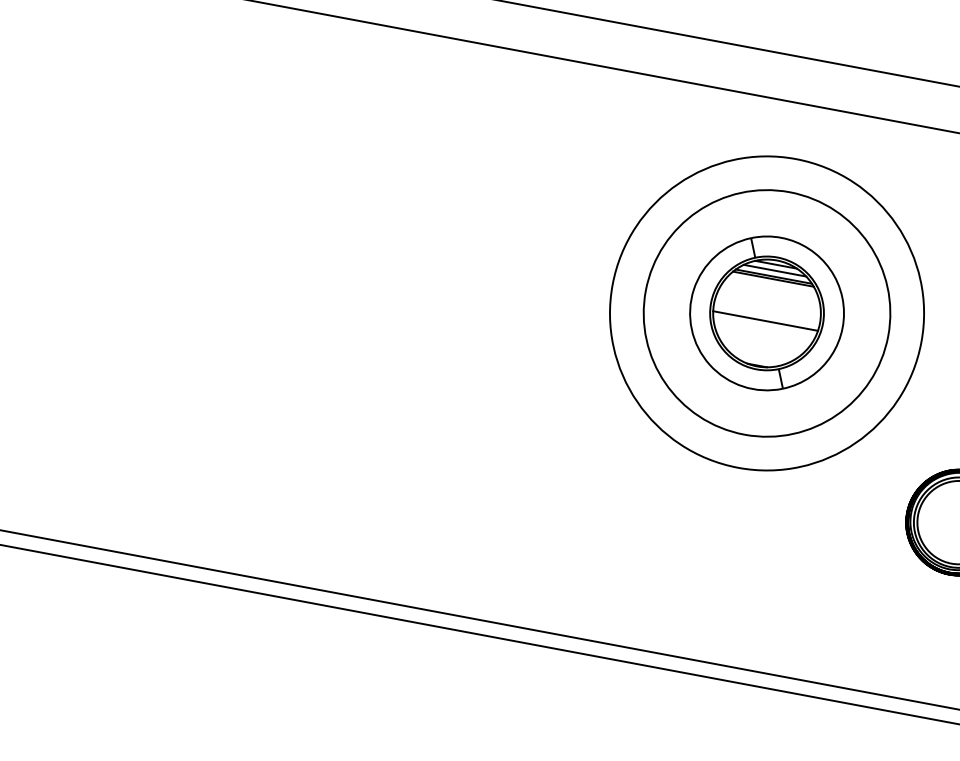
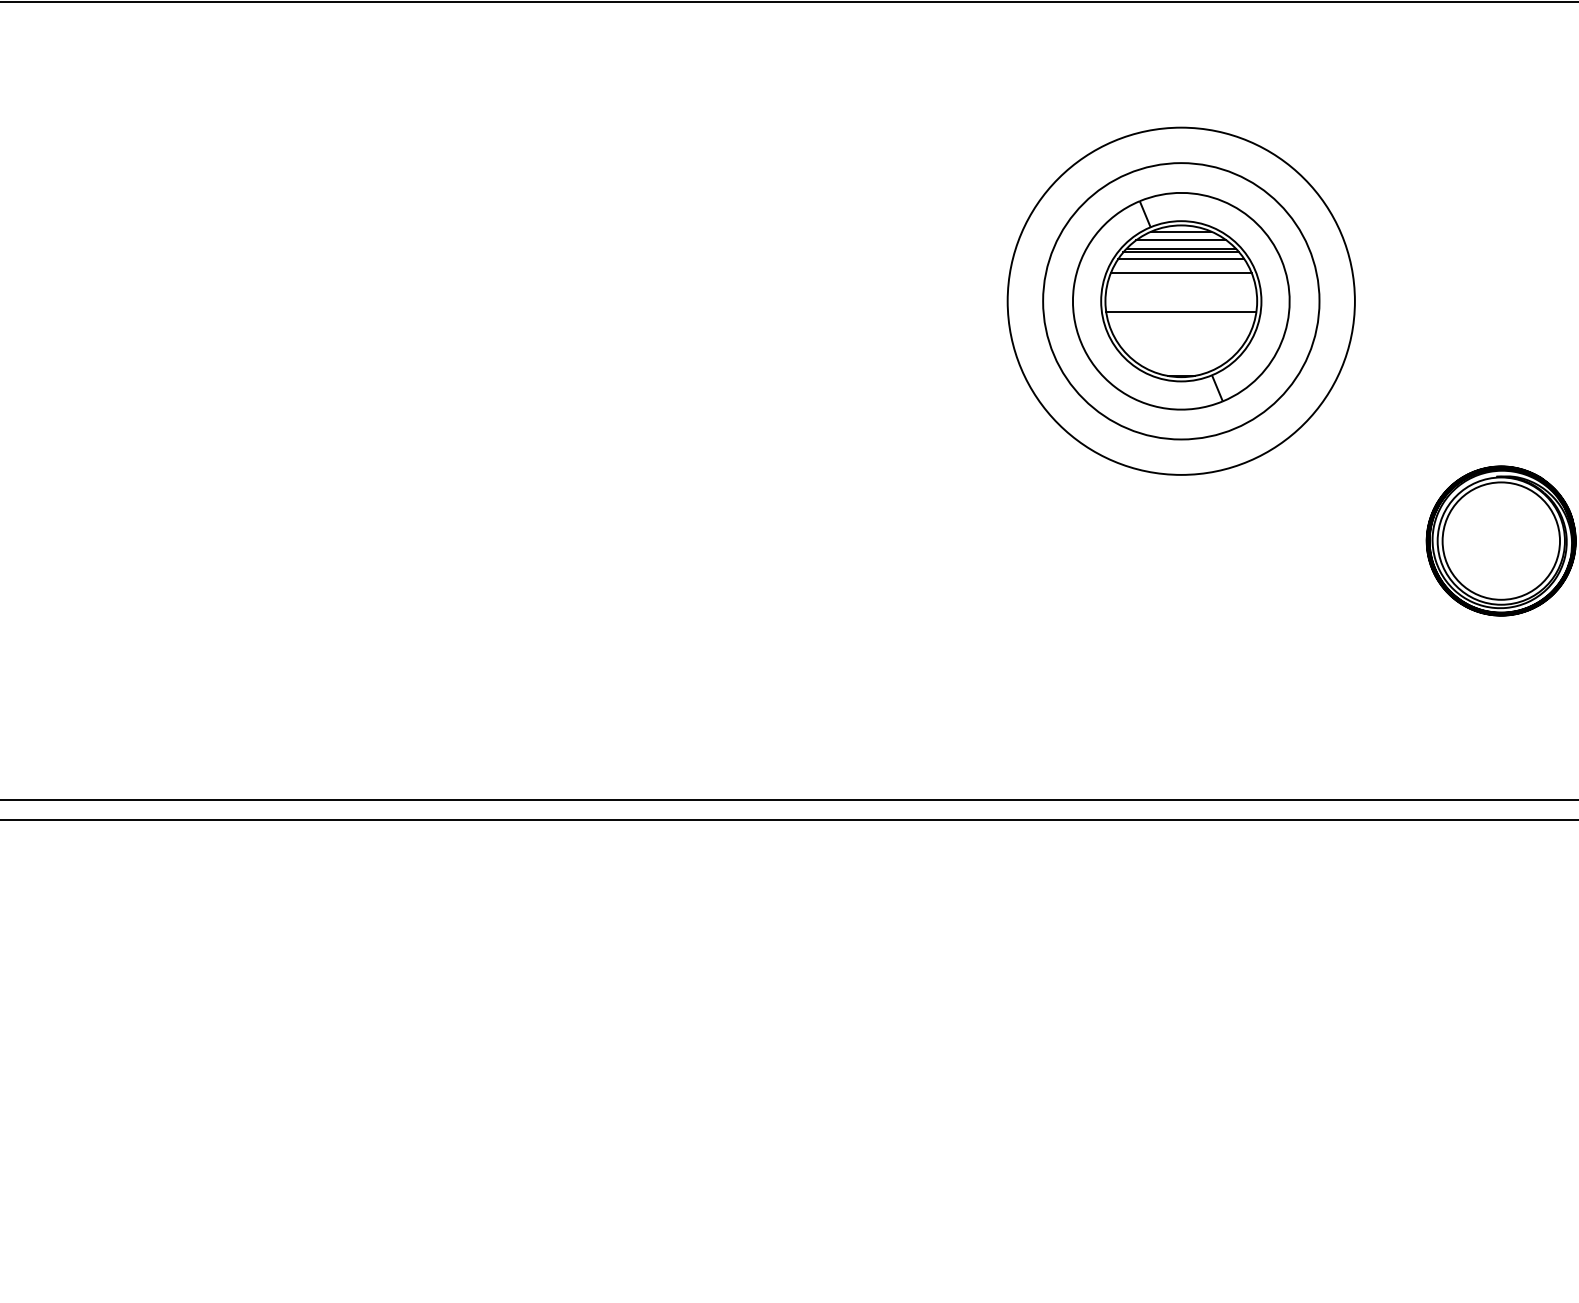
line: (772, 284) -> (1181, 259), added
line: (770, 293) -> (1181, 272), added
circle: (767, 313) -> (1181, 301), size x0.62

